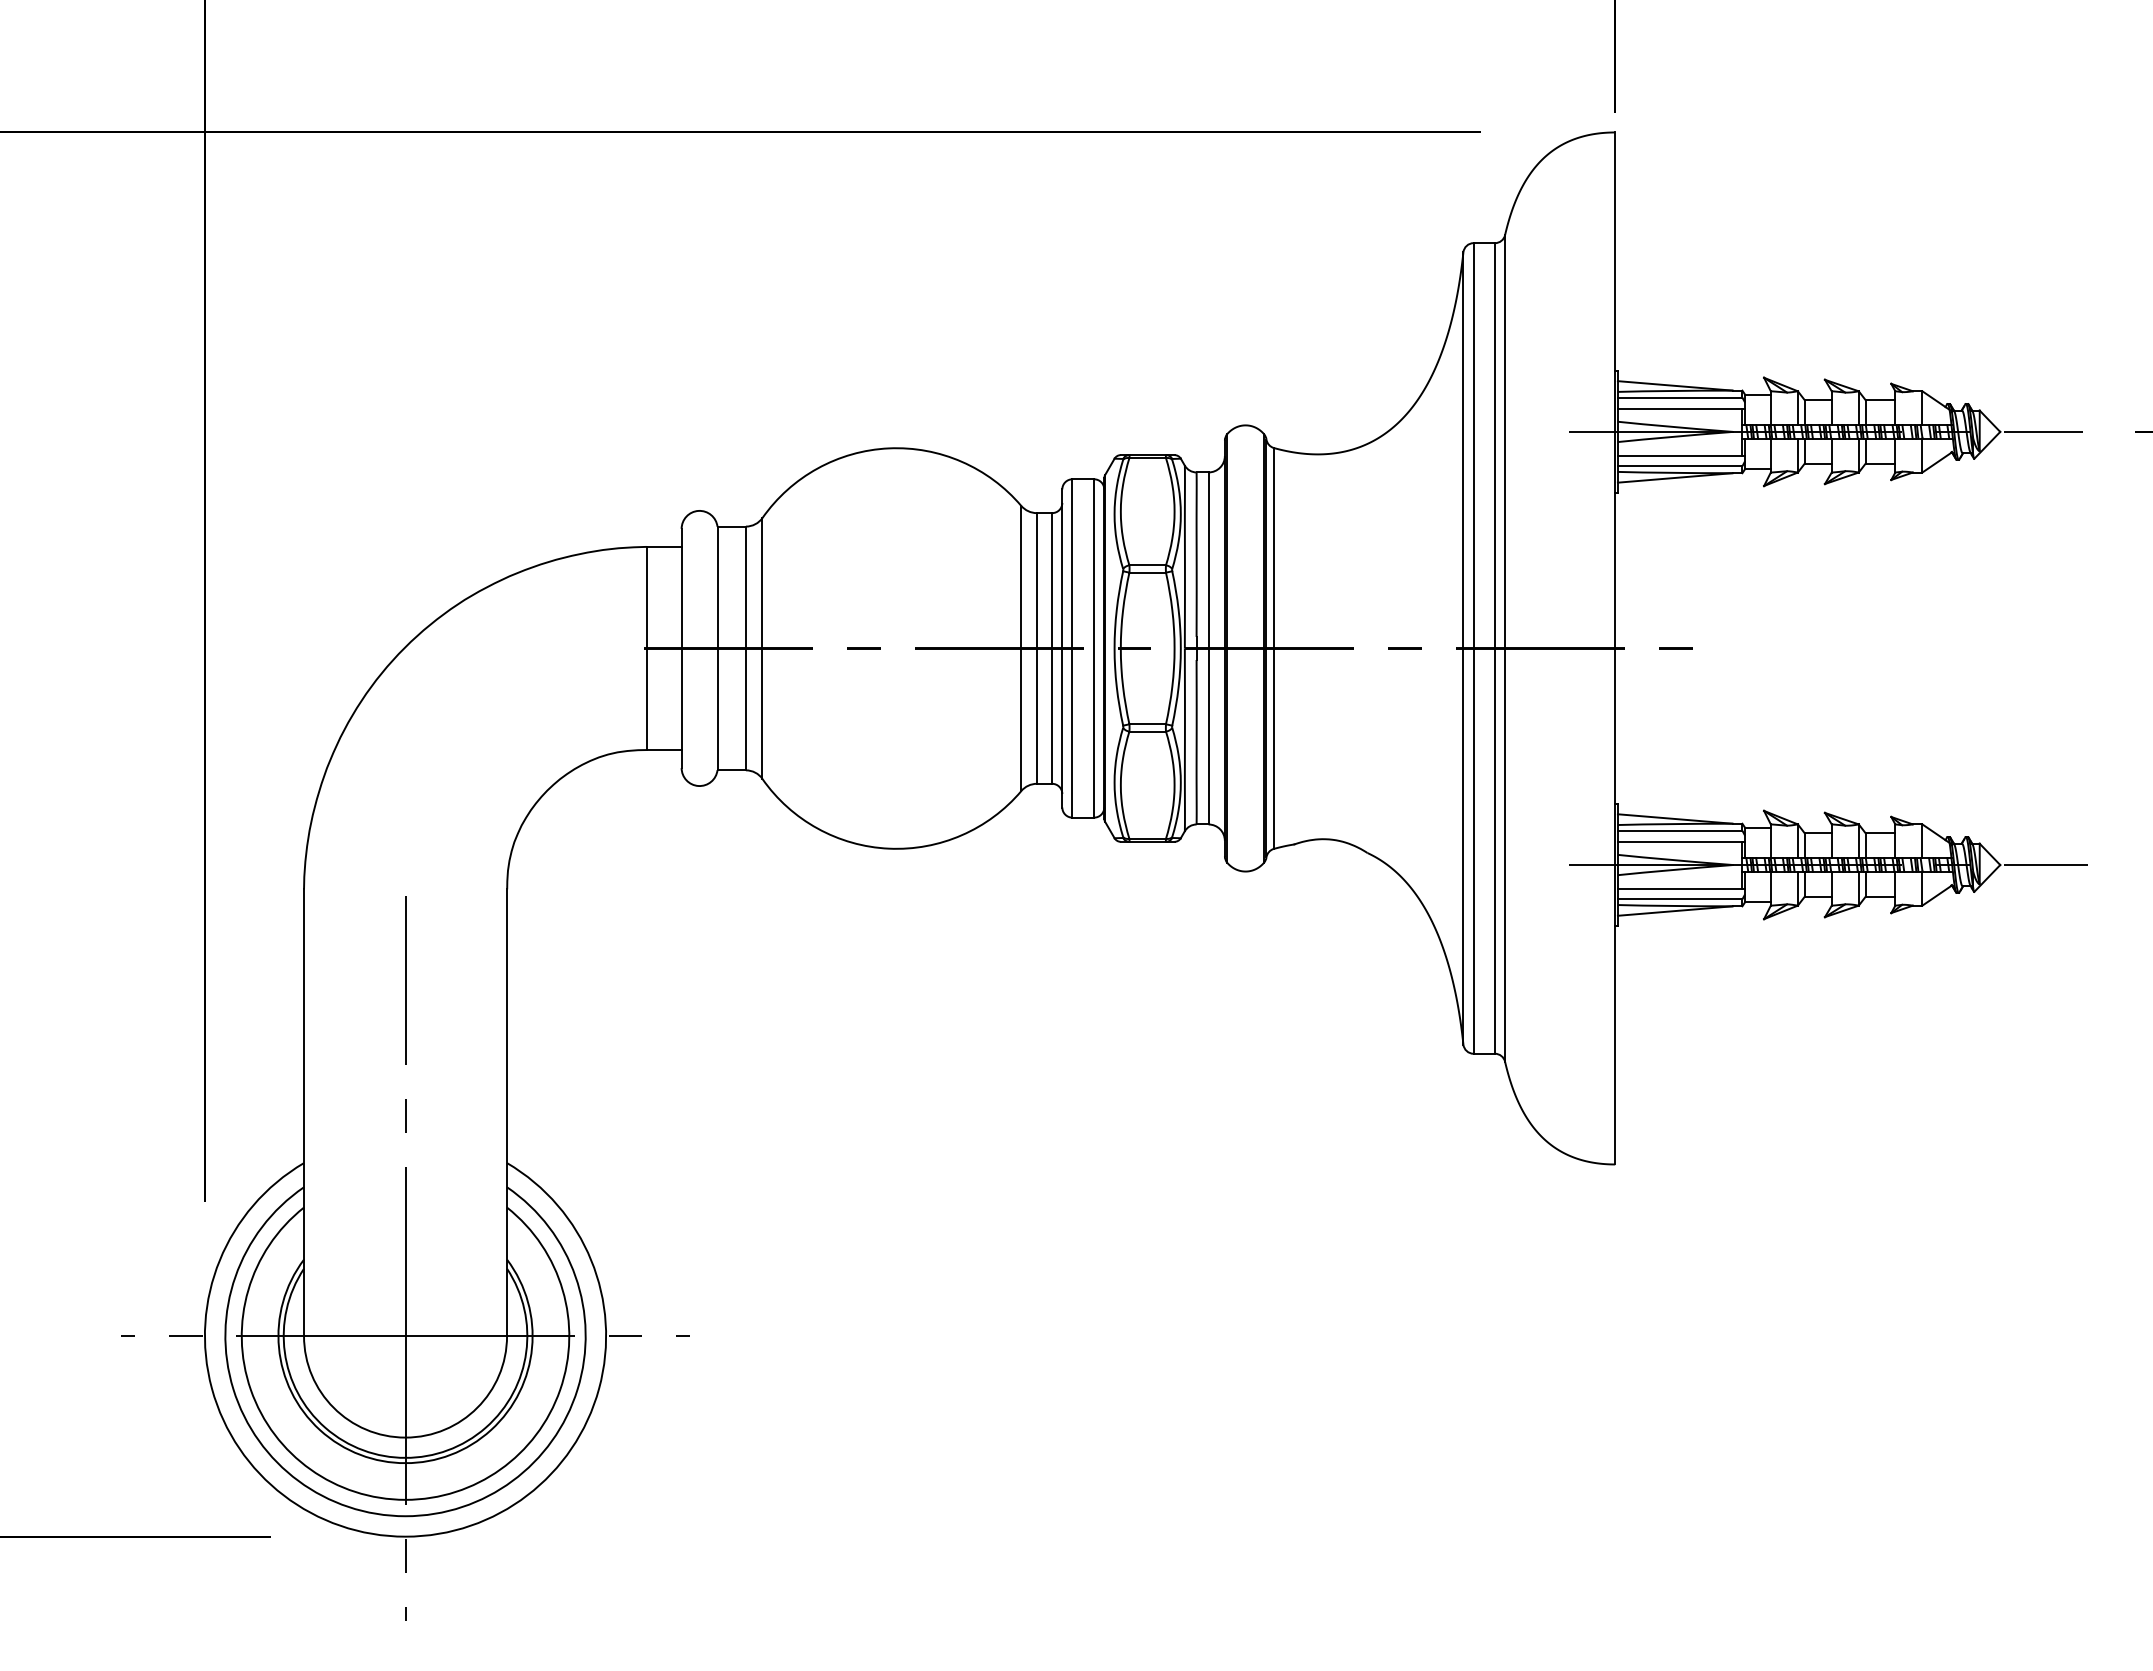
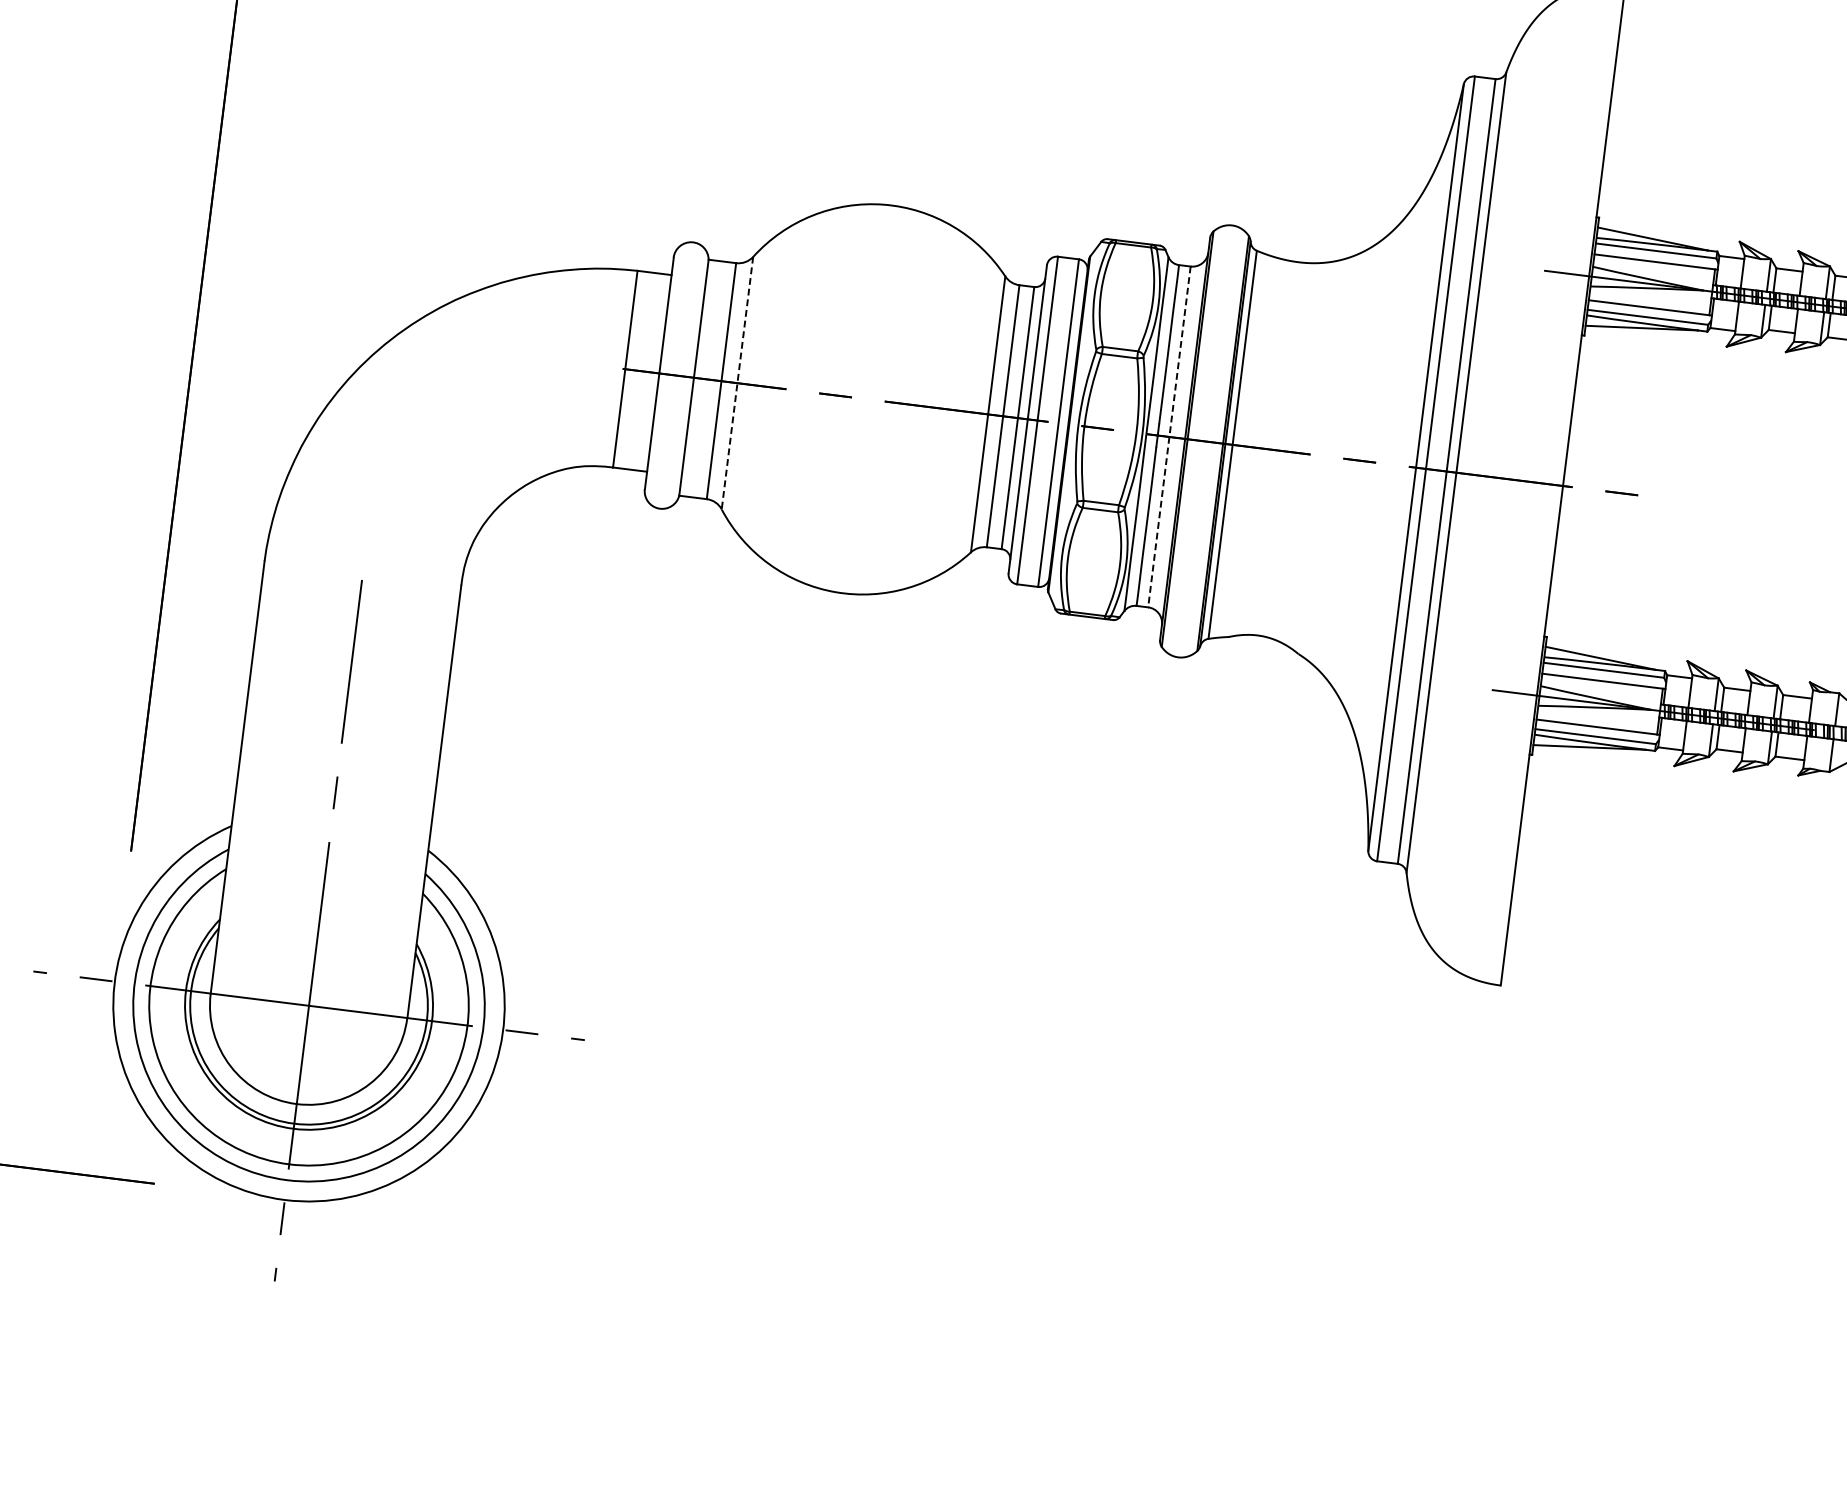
line: (762, 648) -> (737, 383), solid -> dashed
line: (1208, 648) -> (1169, 436), solid -> dashed

